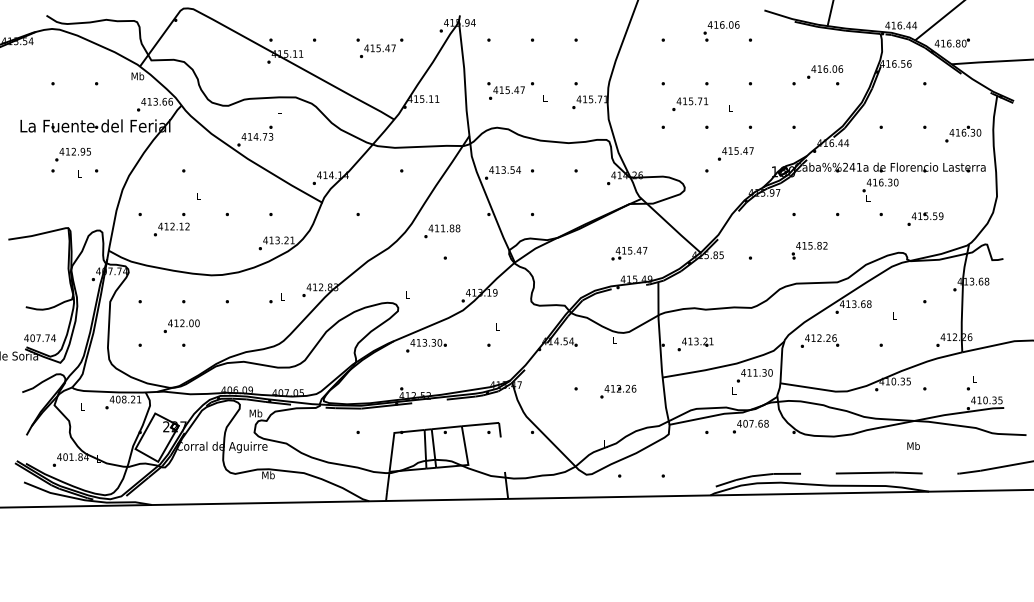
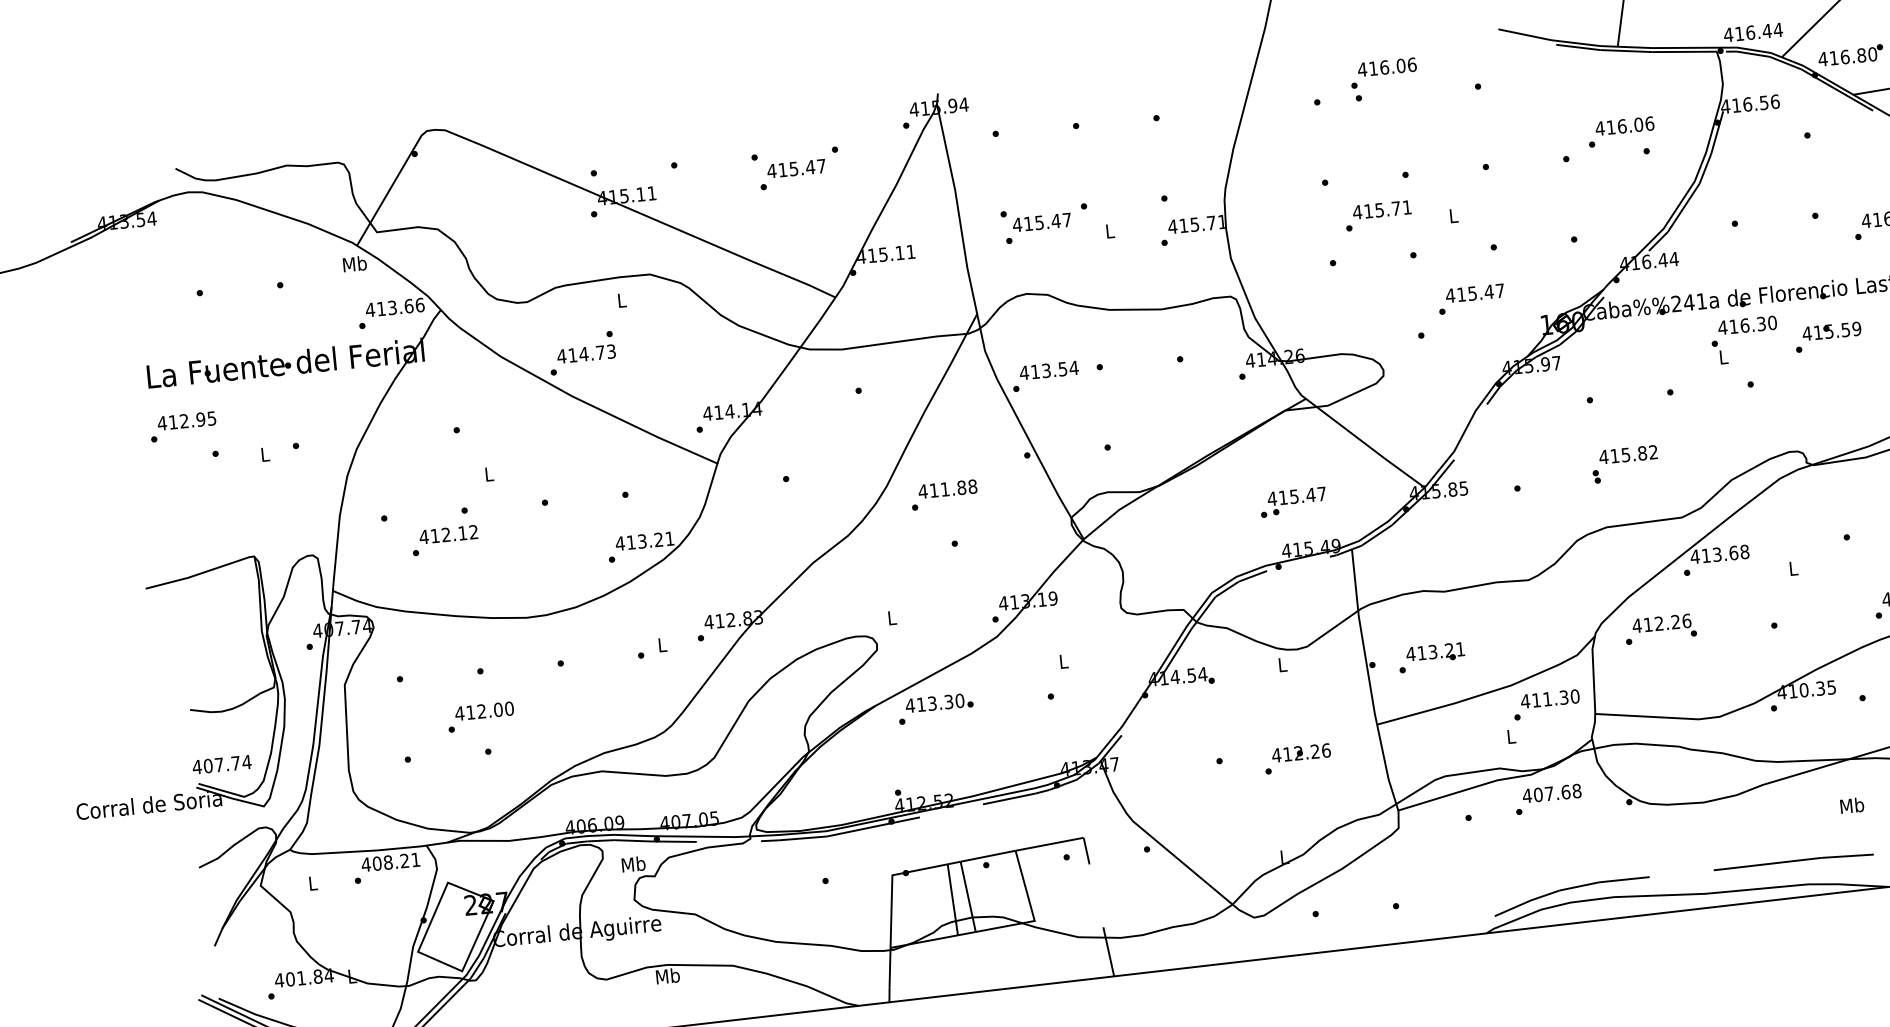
text: (721, 31) -> (1384, 79), moved
text: (72, 154) -> (182, 426), moved
text: (925, 218) -> (1828, 335), moved

